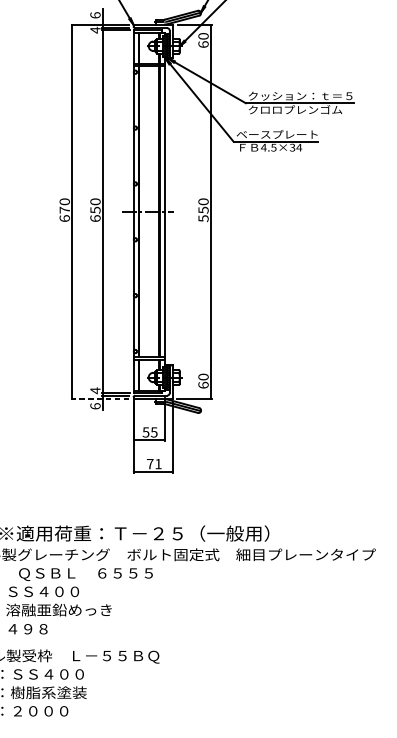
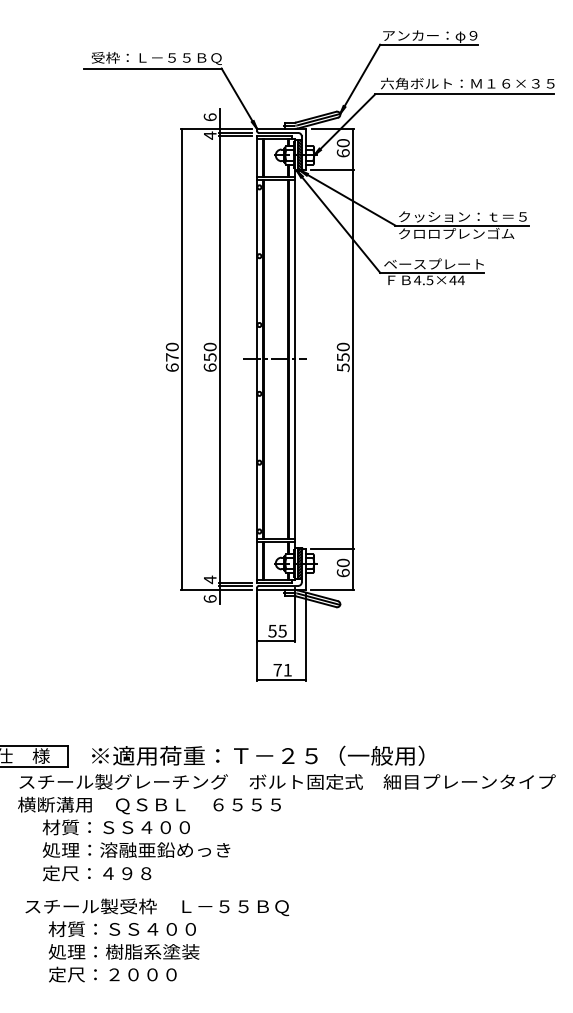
line: (194, 58) -> (332, 170), added
text: (292, 147) -> (452, 280), 4.5×34 -> 4.5×44
line: (194, 365) -> (332, 548), added
line: (100, 399) -> (216, 590), dashed -> solid

